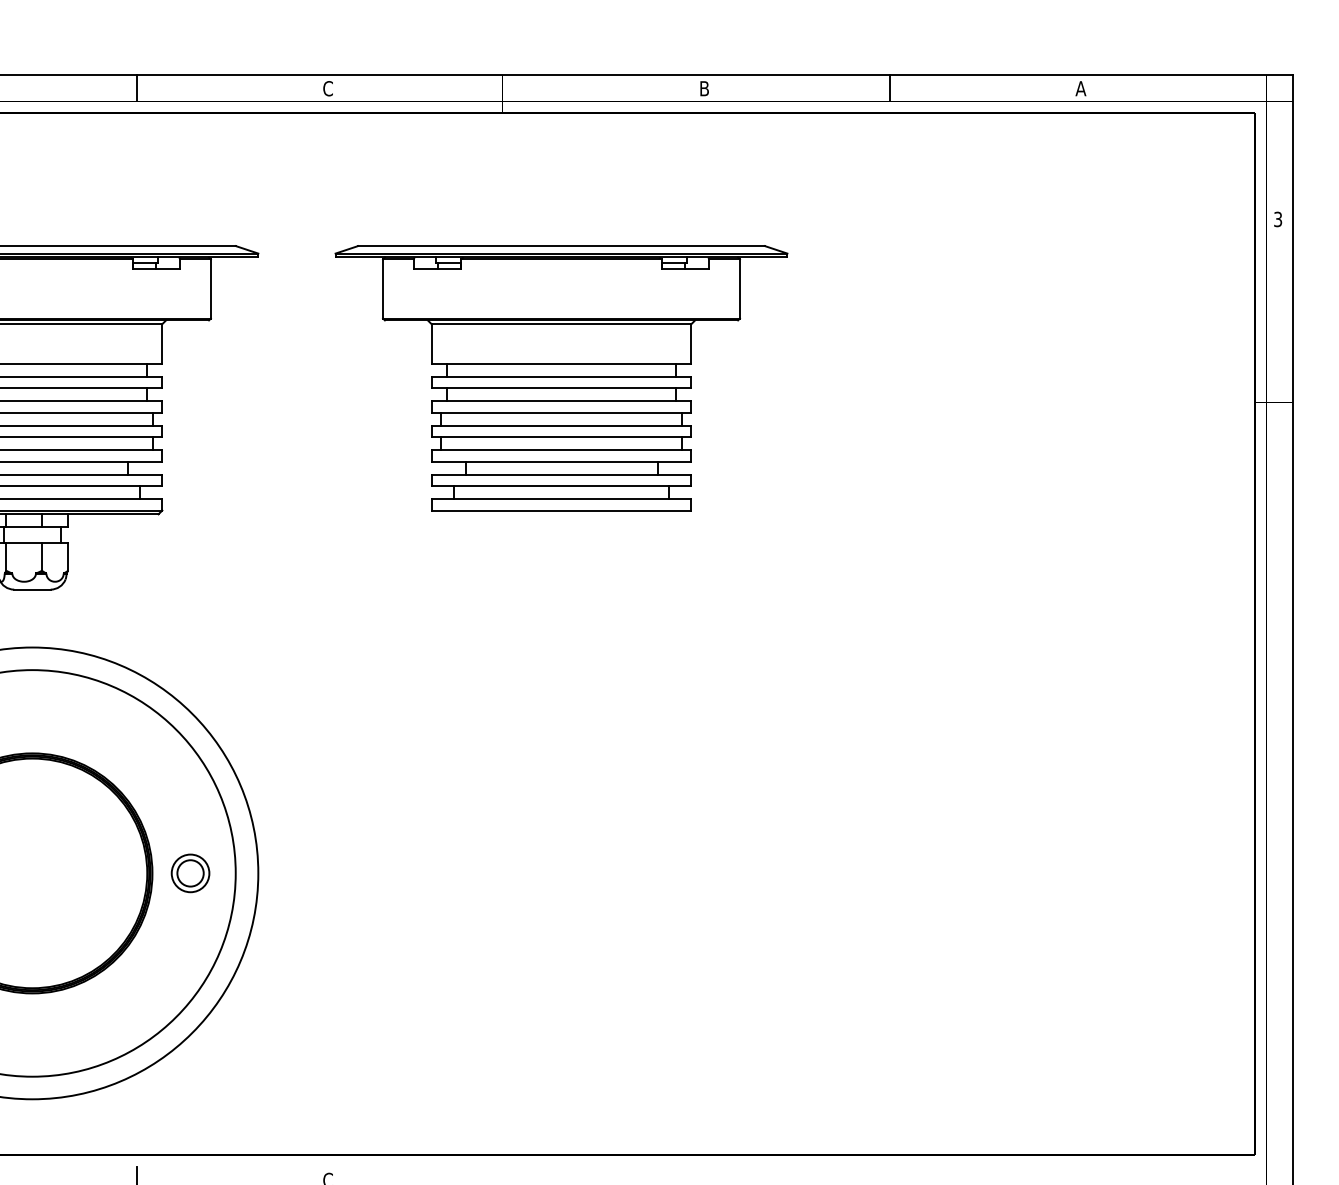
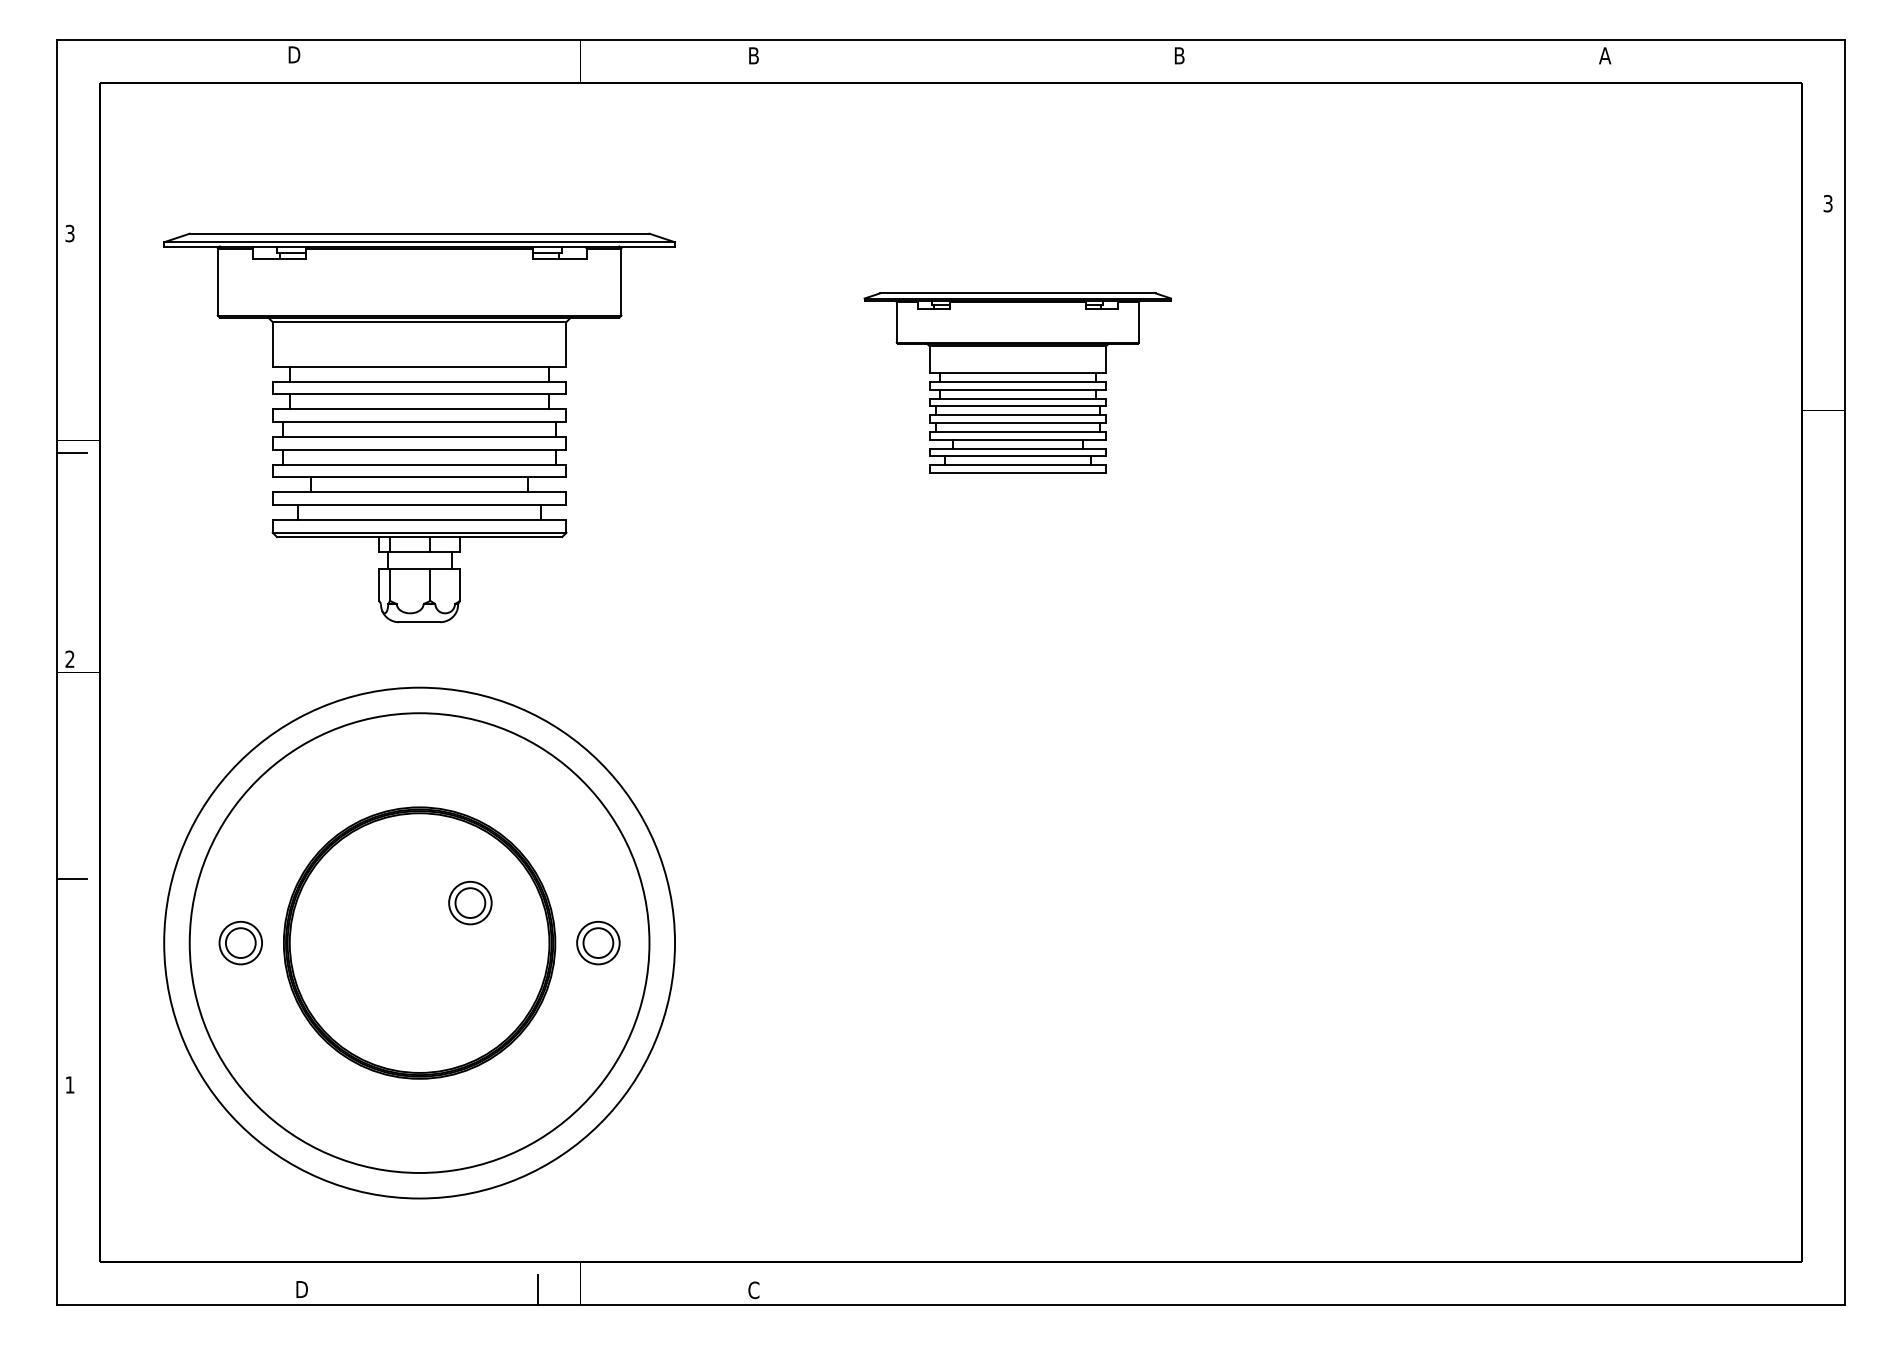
line: (137, 88) -> (538, 55), removed
text: (327, 88) -> (753, 55), C -> B
line: (890, 88) -> (1389, 55), removed
part: (561, 377) -> (1017, 382), size x0.6
part: (77, 837) -> (470, 902), added

